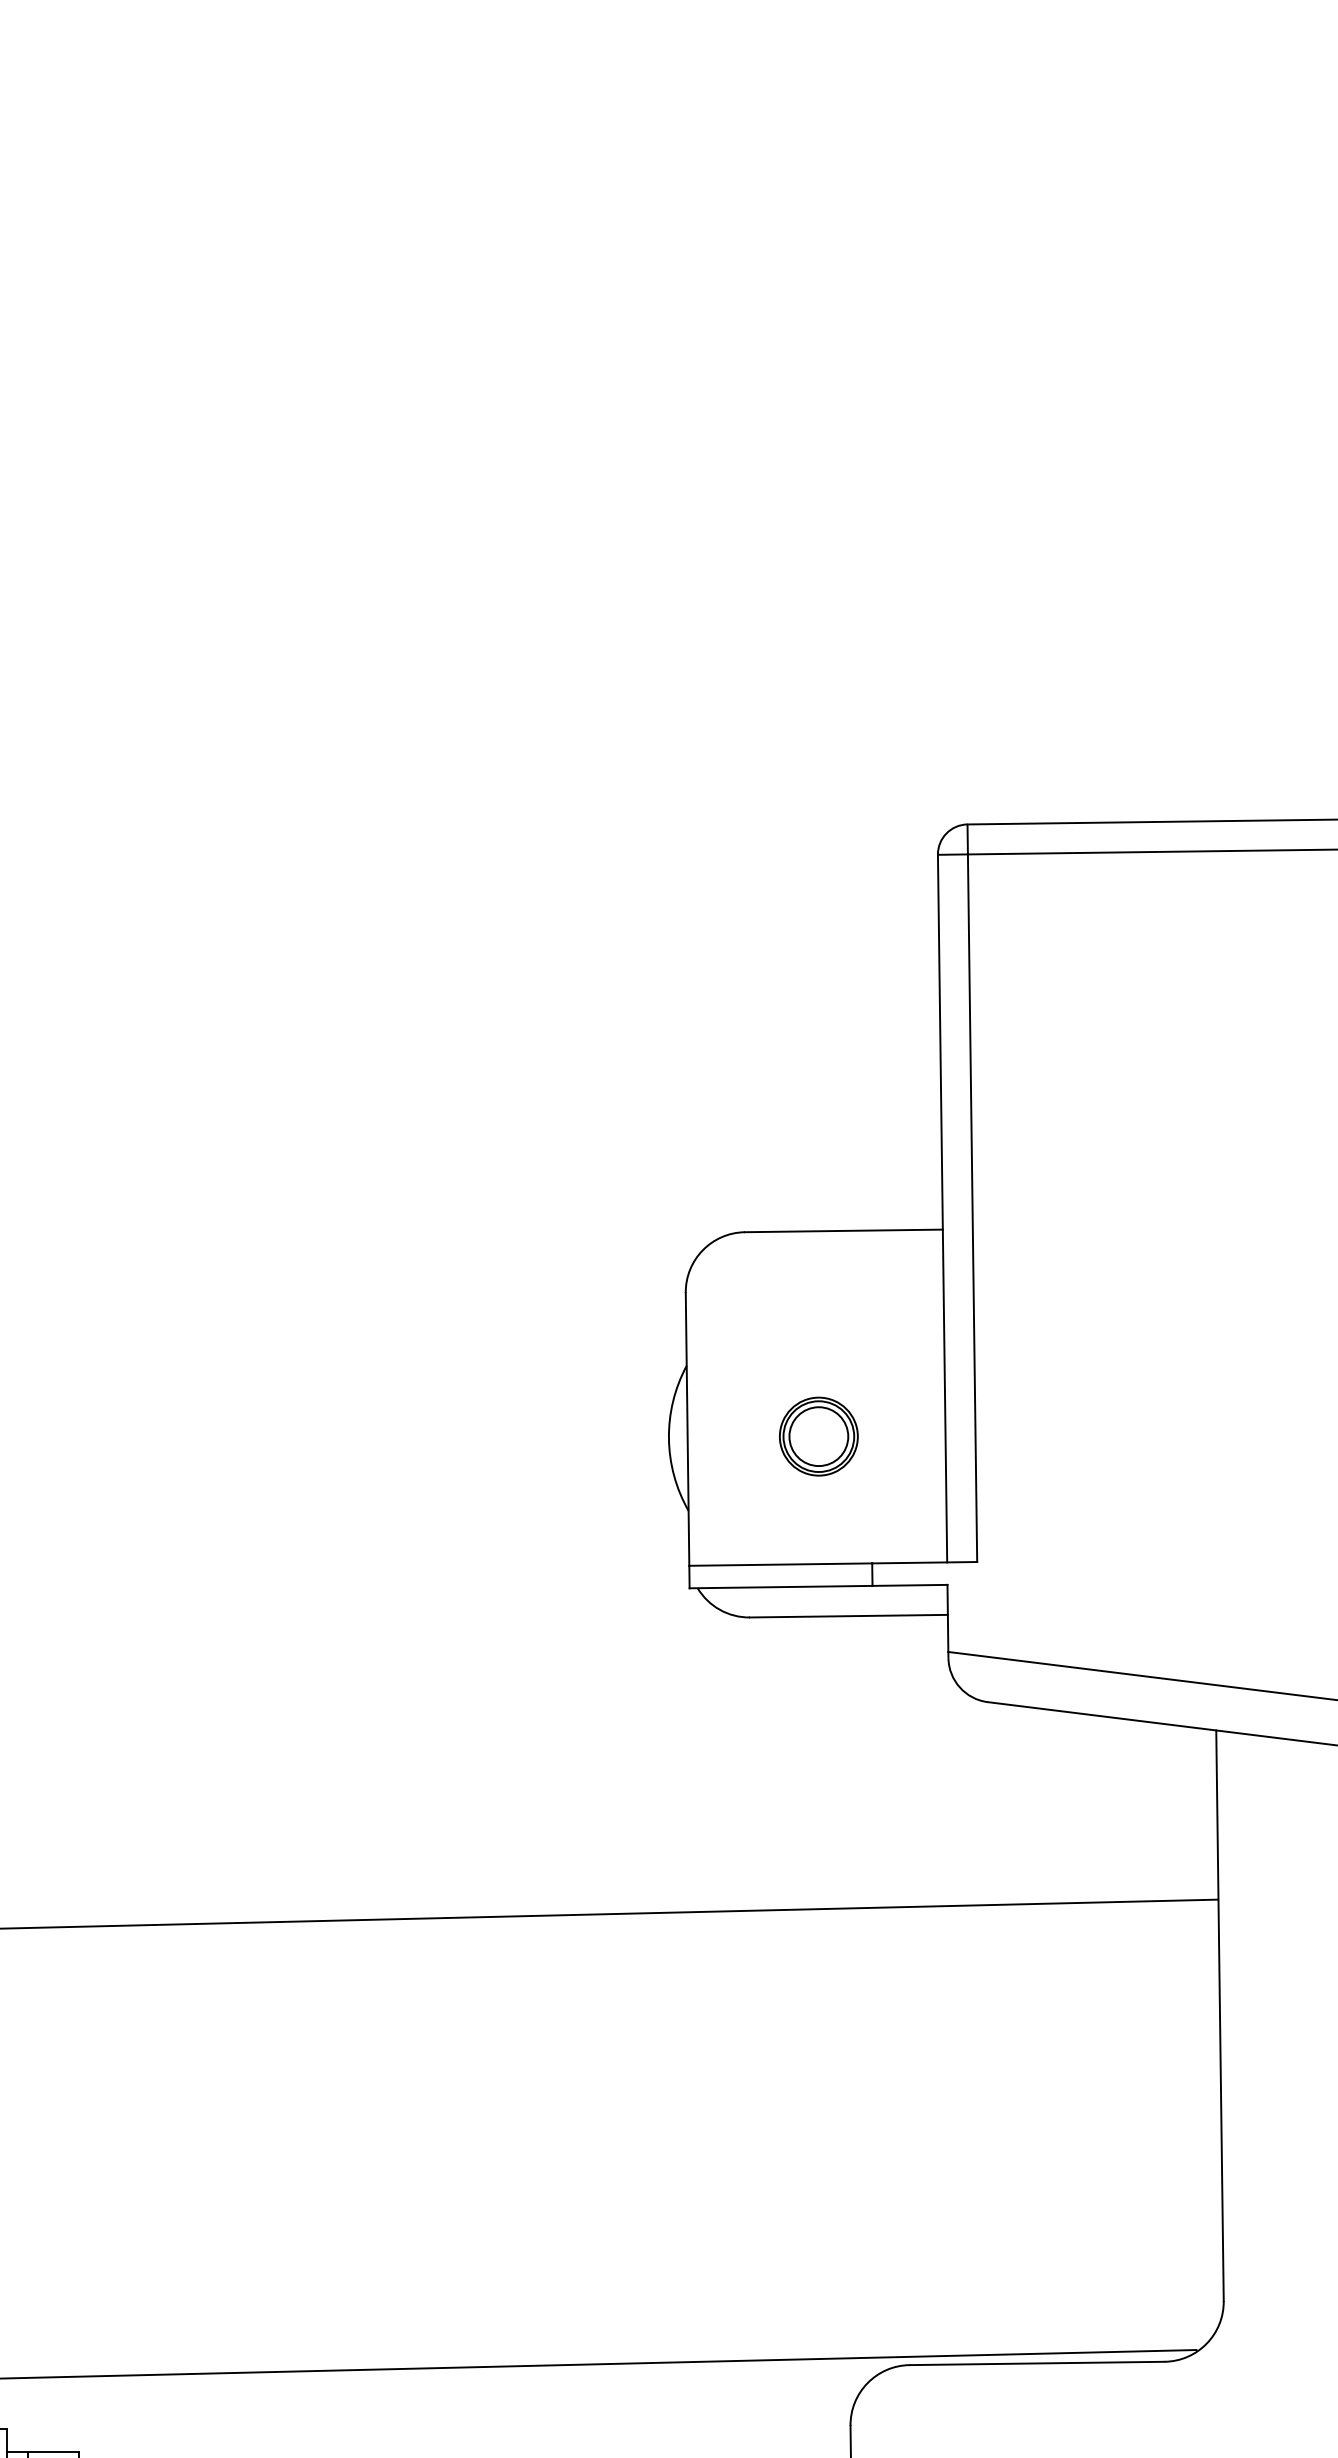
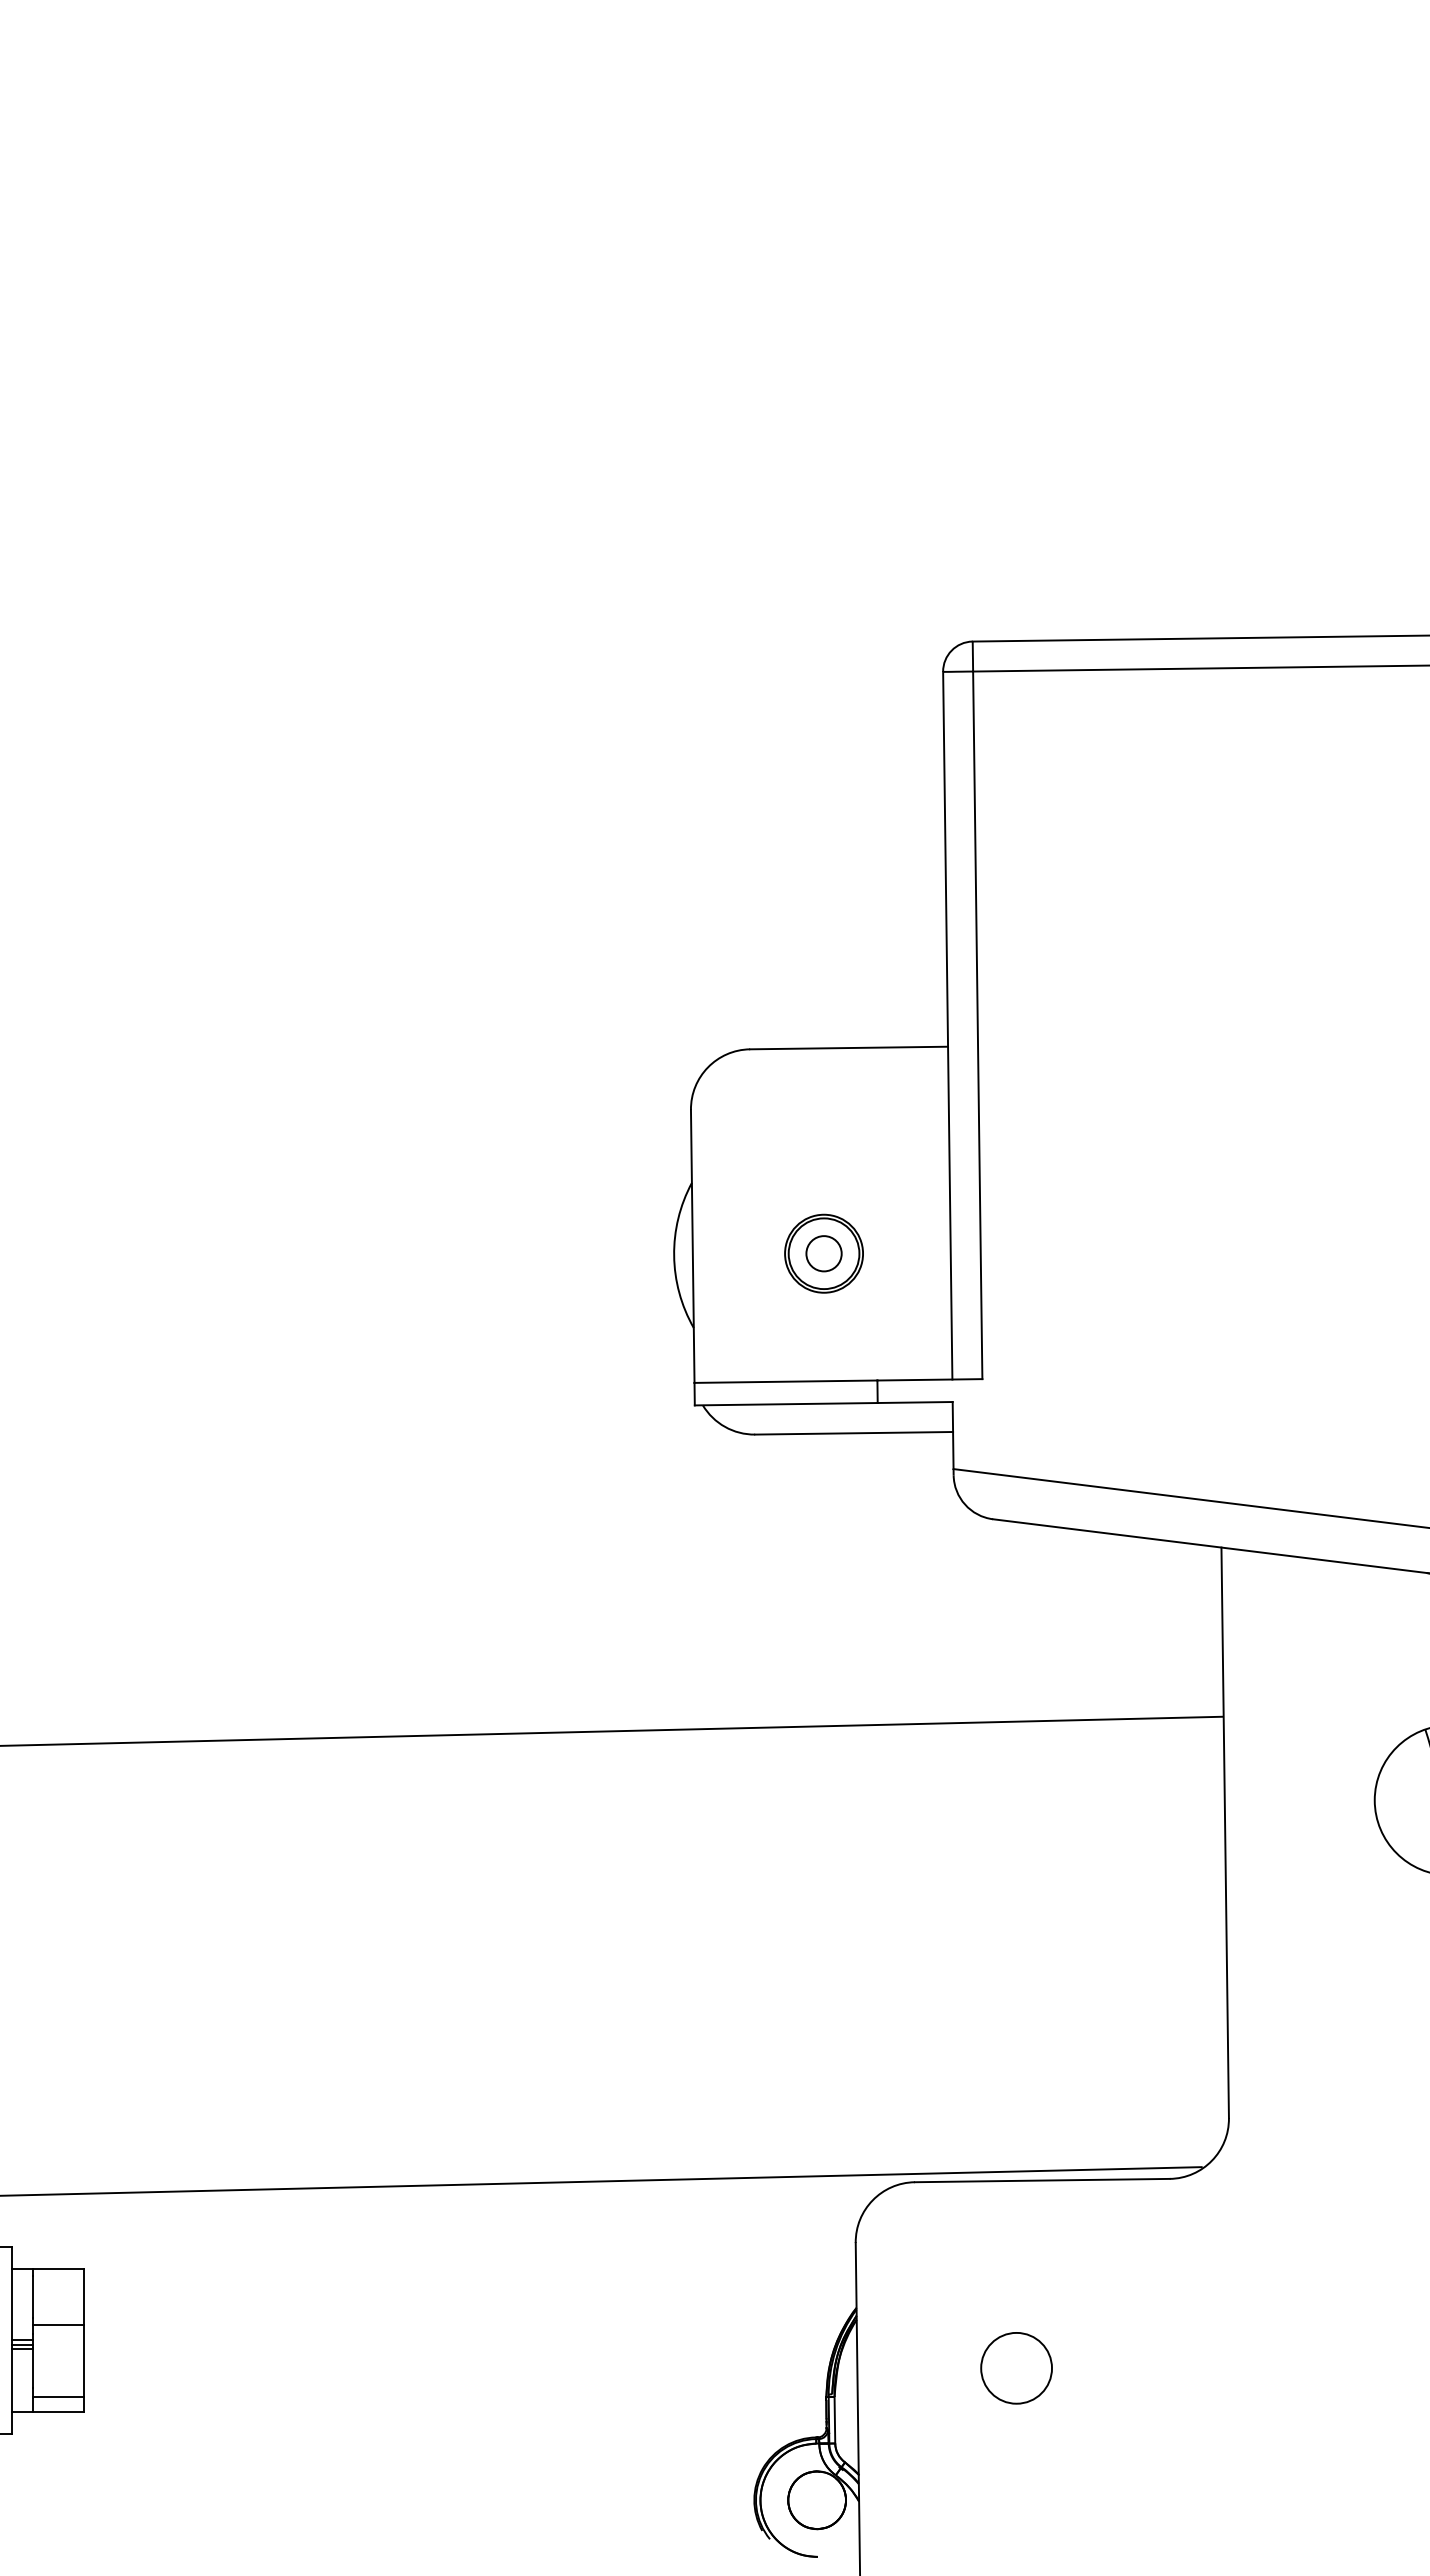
circle: (818, 1436) -> (823, 1253), size x0.6

